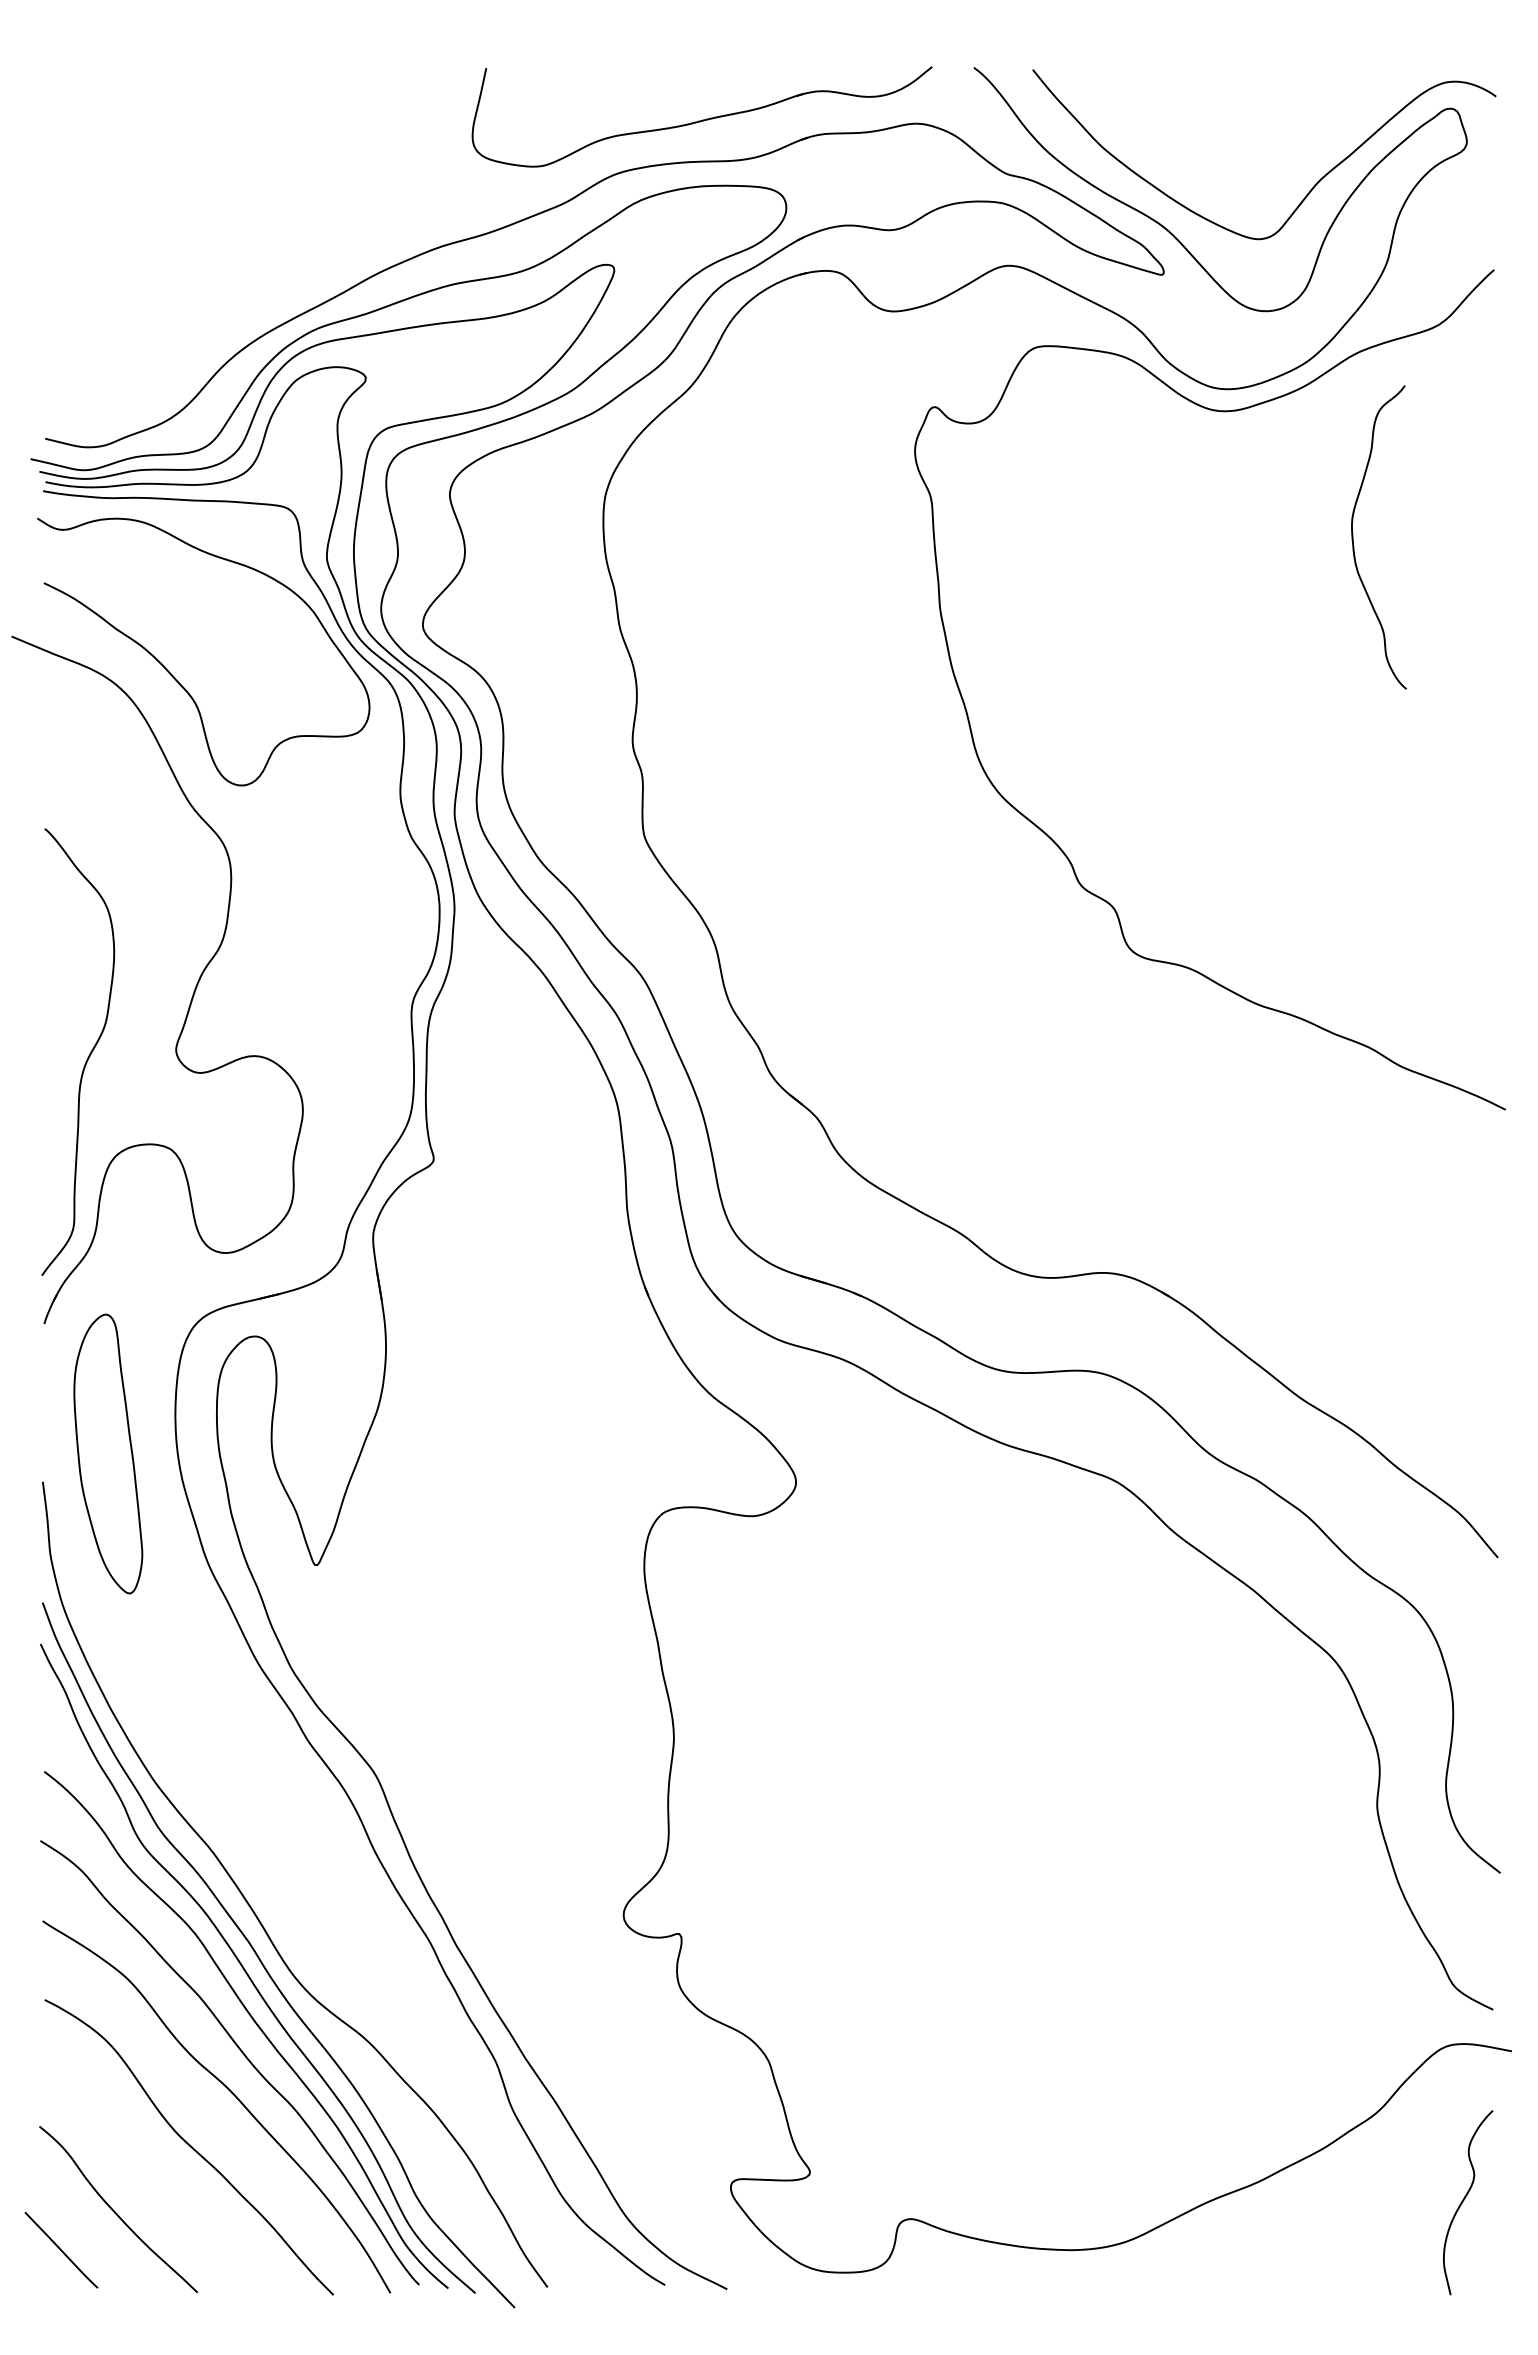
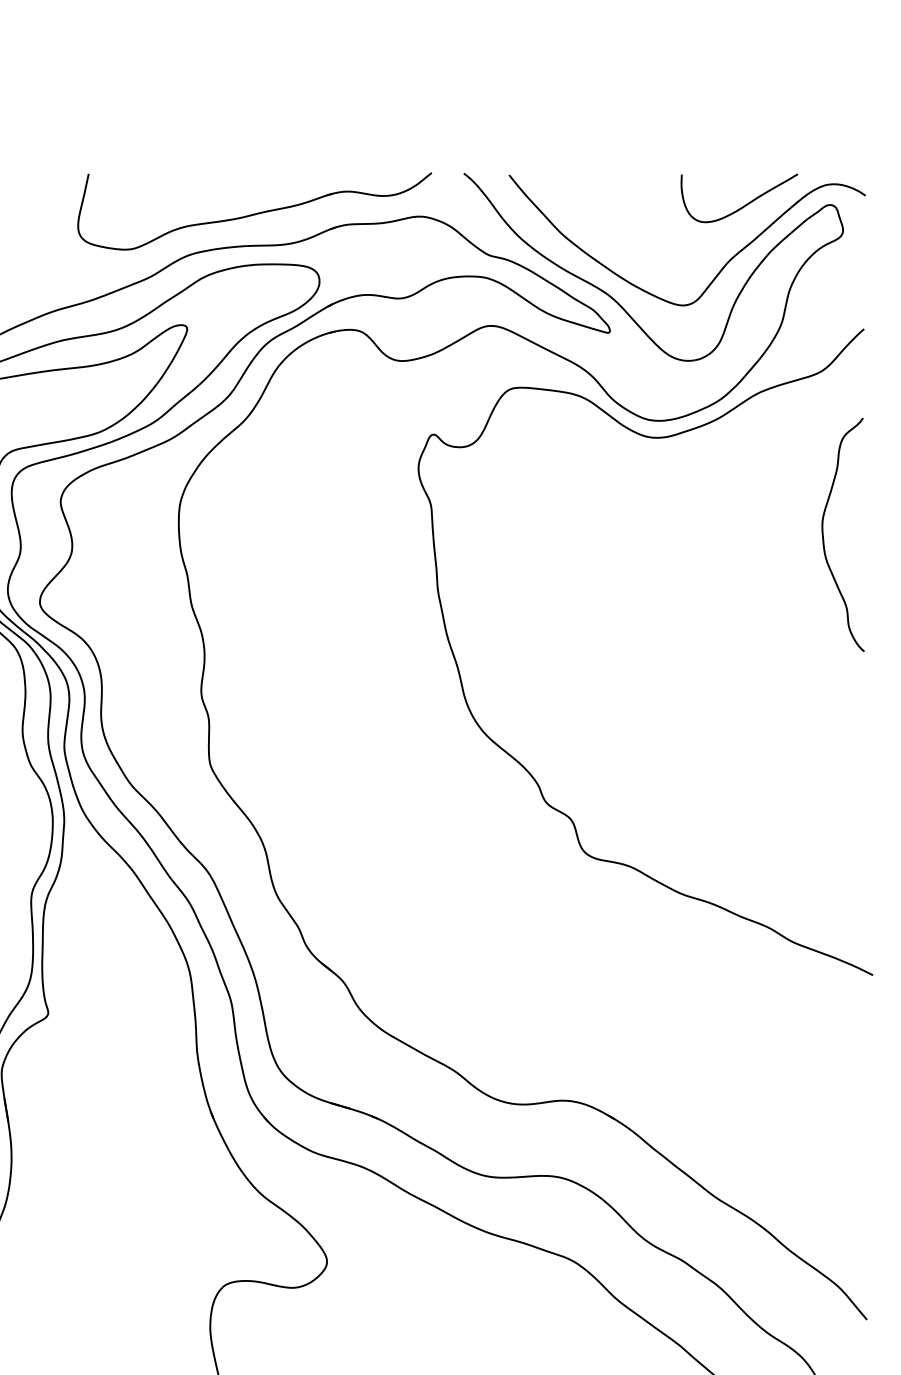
curve: (1339, 108) -> (745, 204), added
curve: (1353, 537) -> (823, 534), moved

